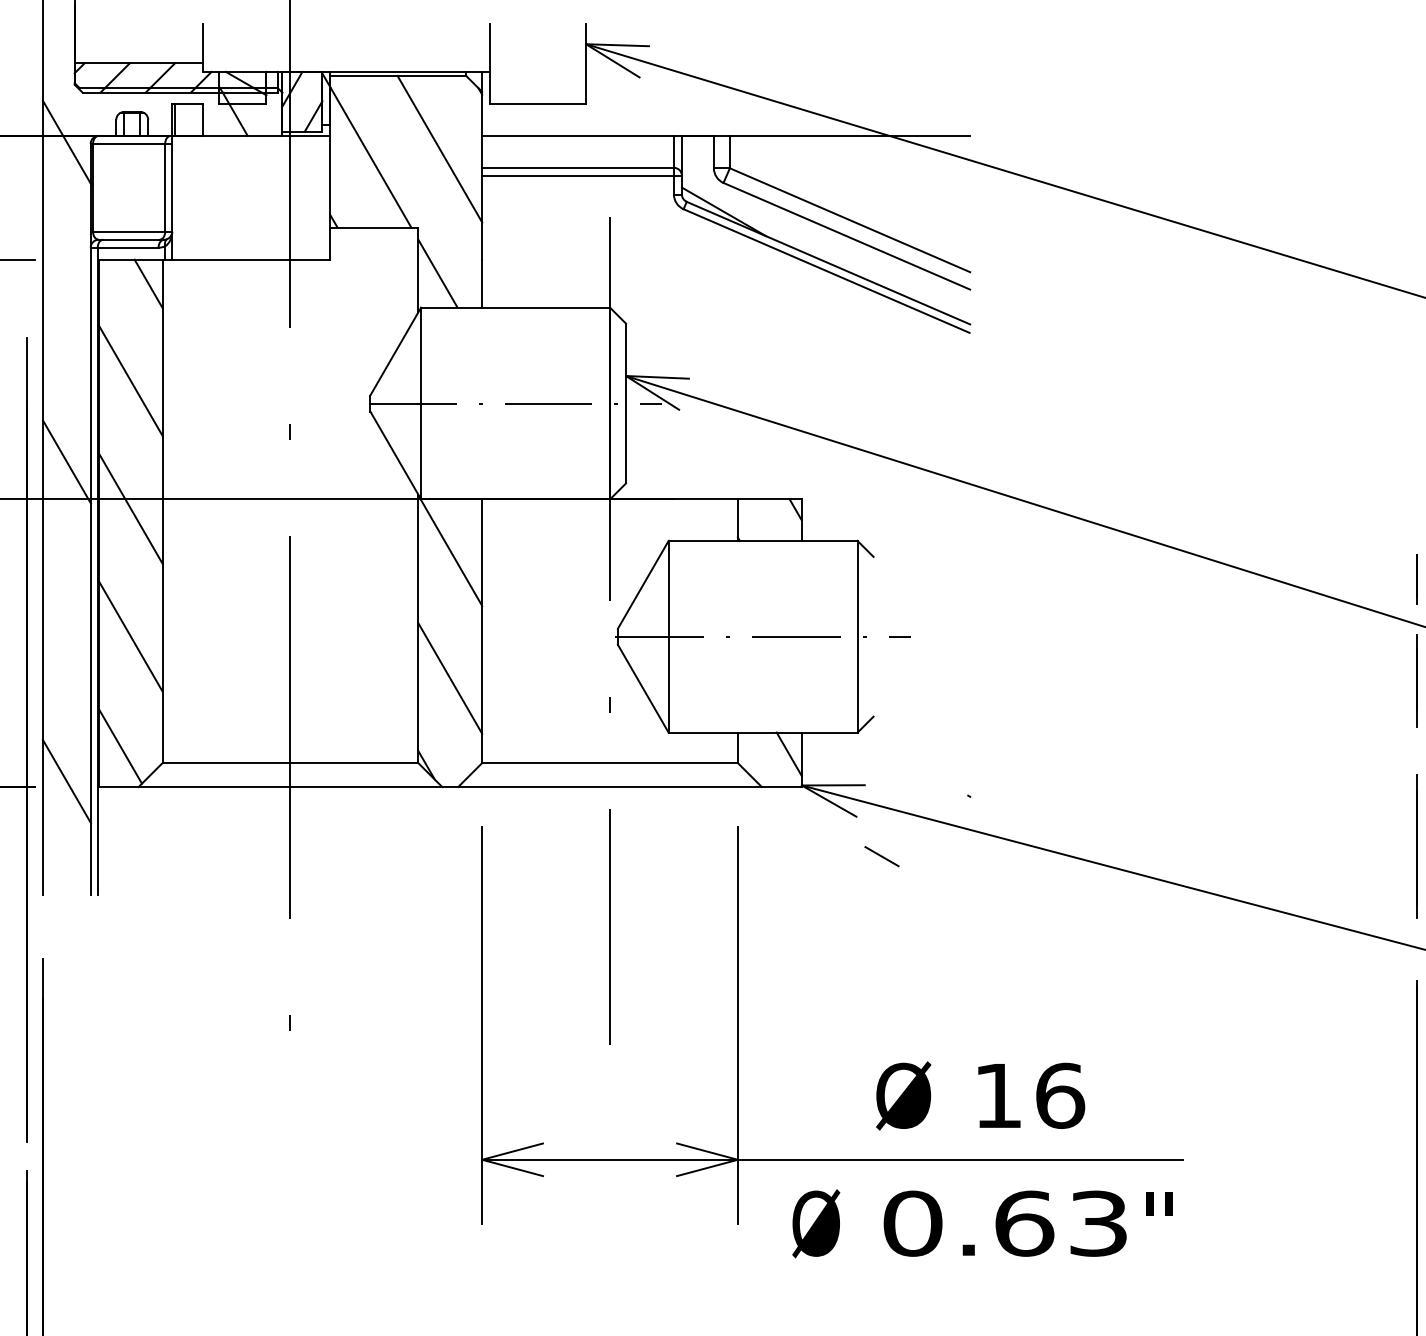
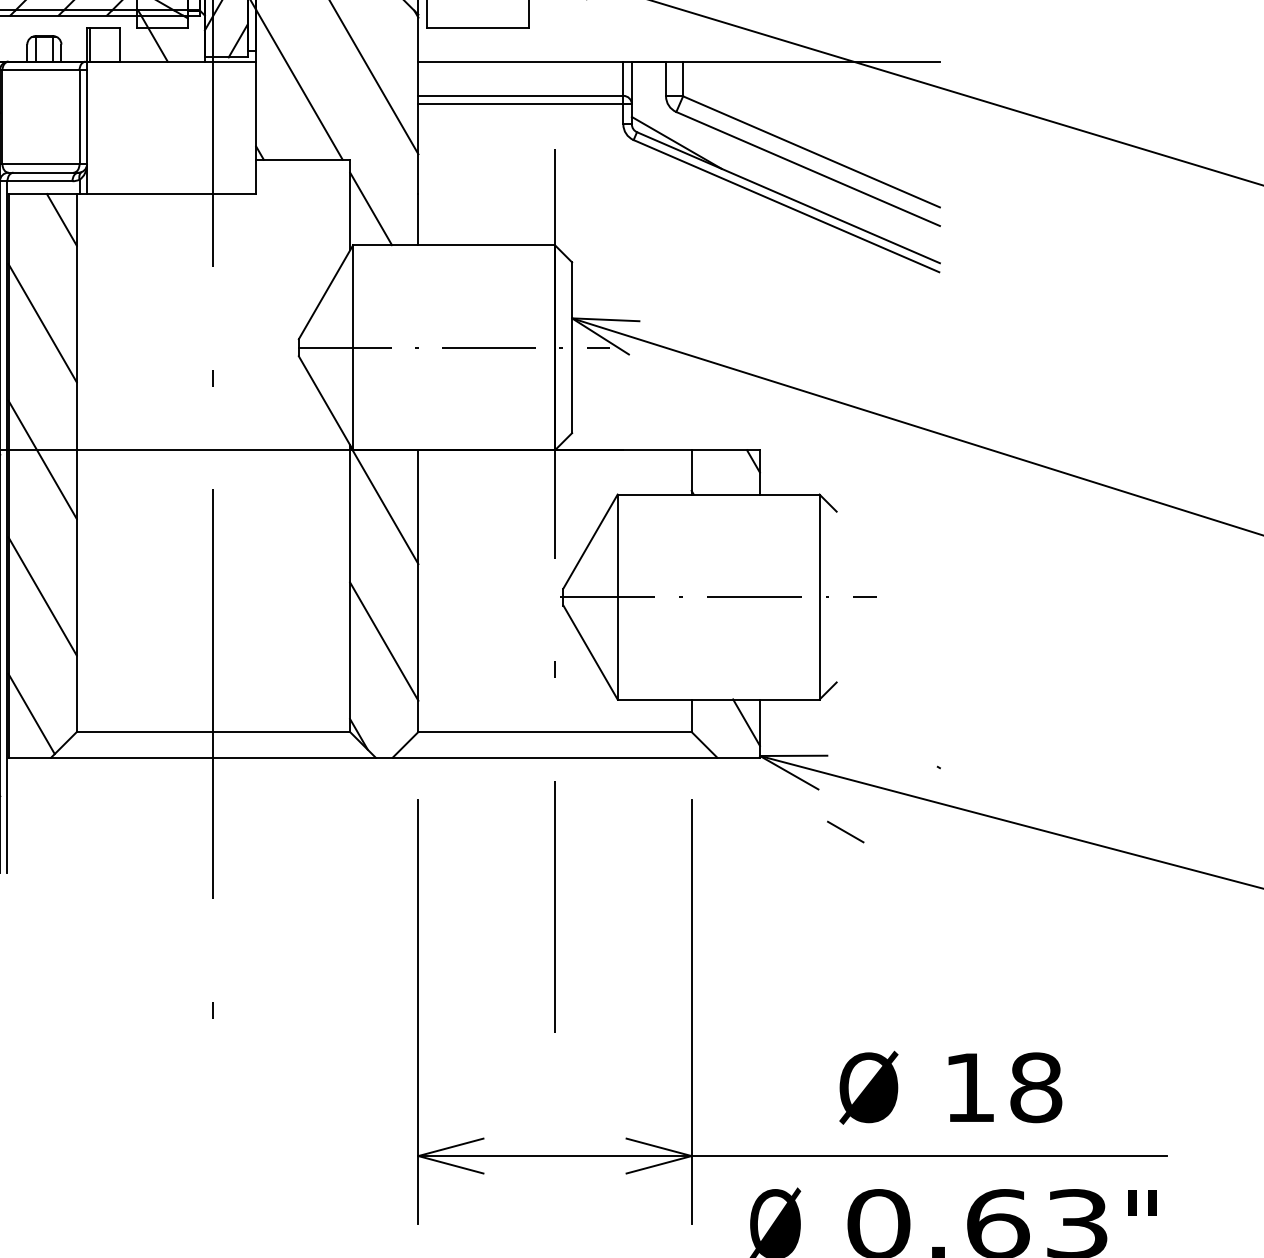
text: (1060, 1095) -> (1036, 1087), 16 -> 18

